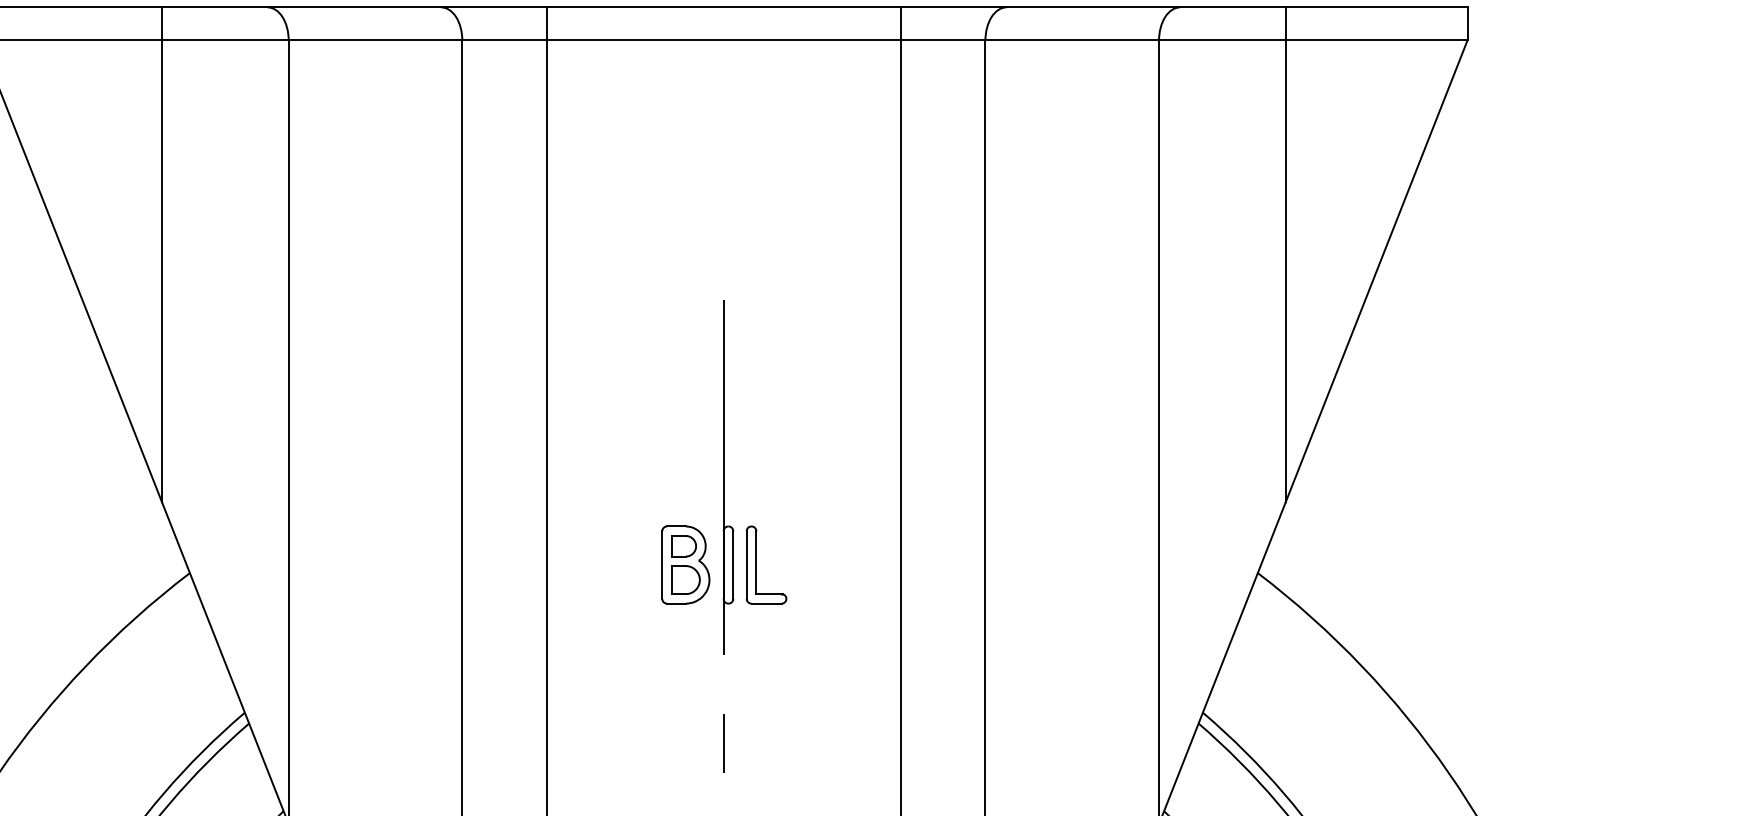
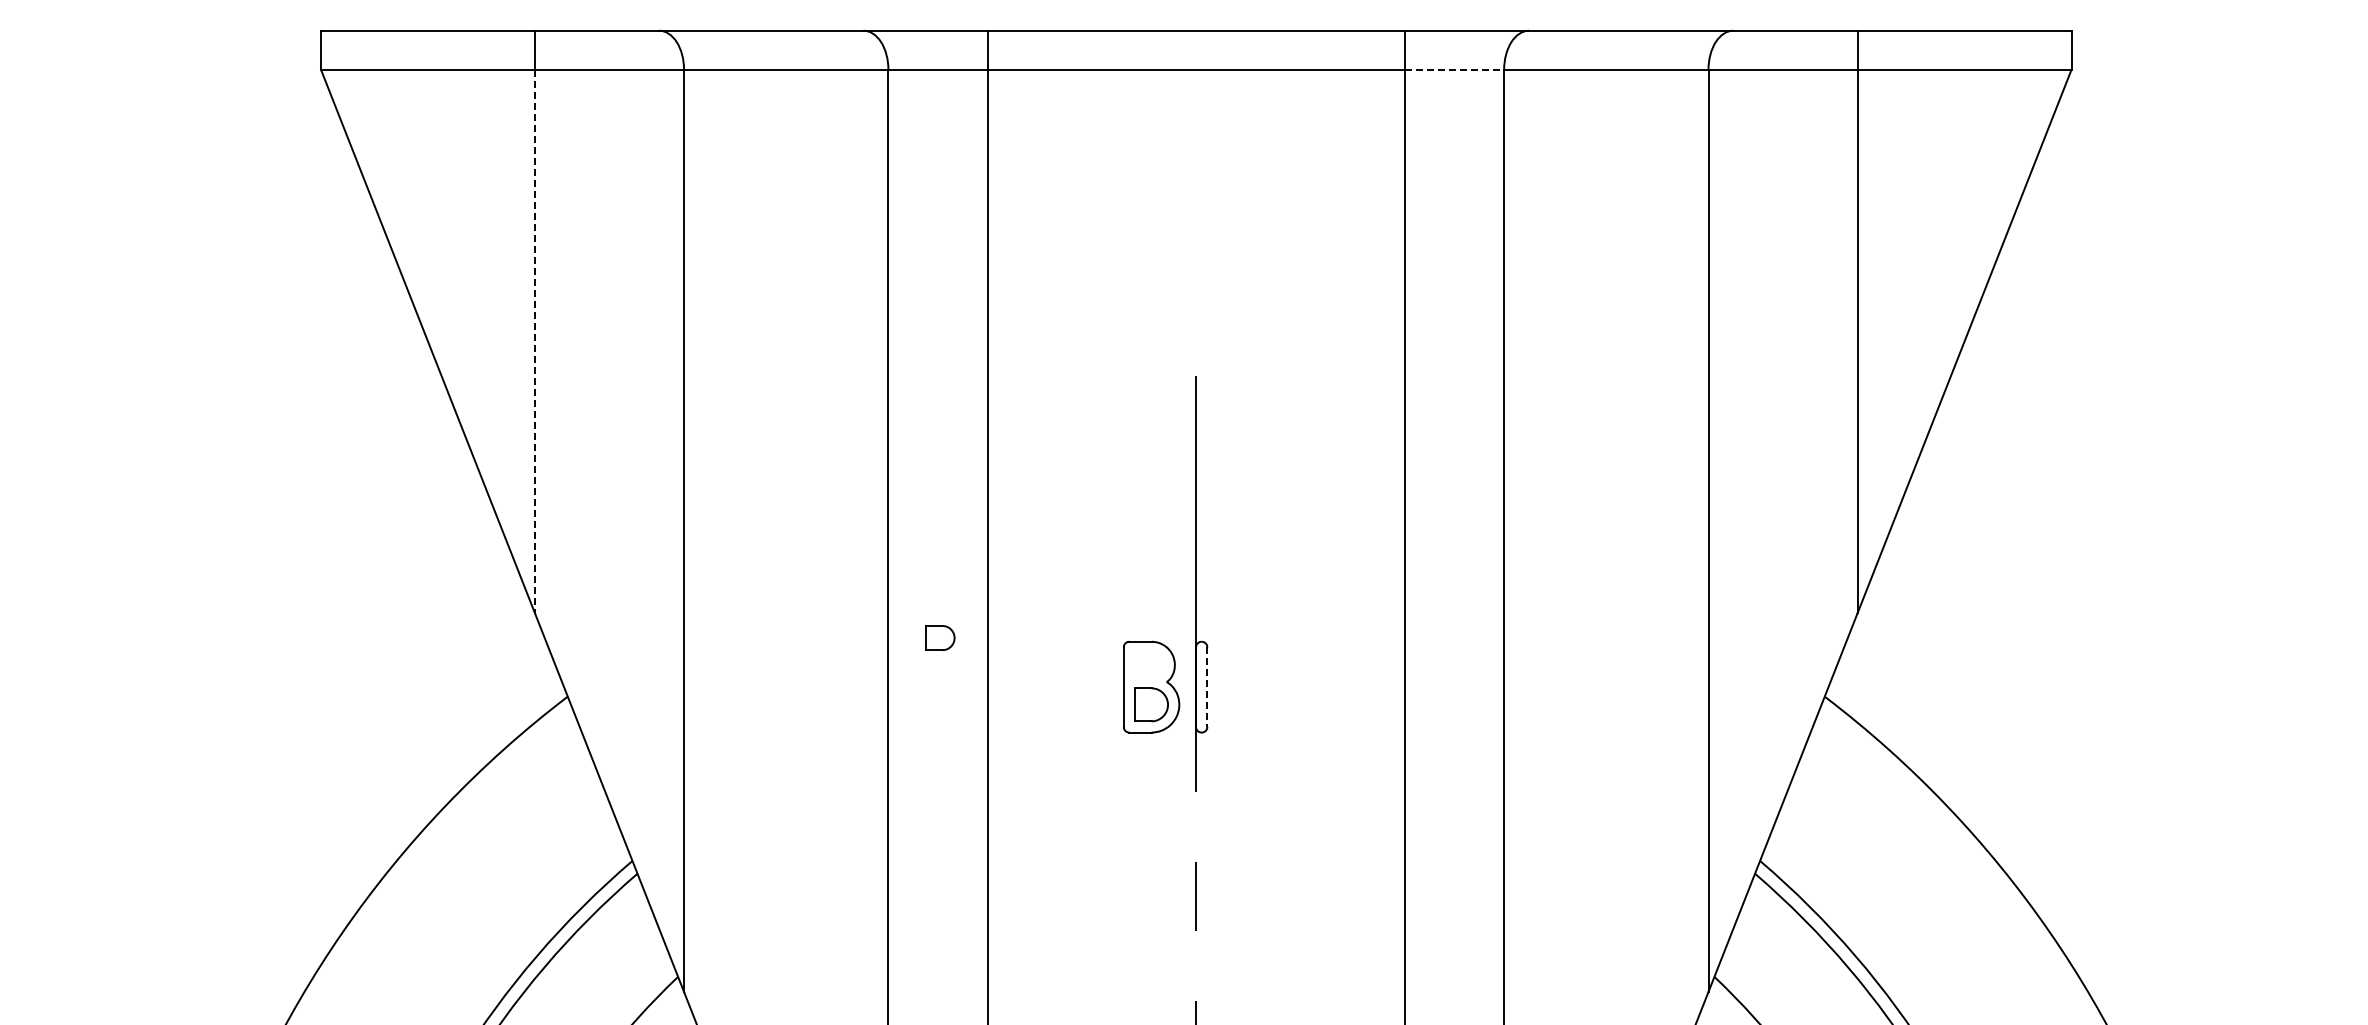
line: (943, 40) -> (1454, 69), solid -> dashed
line: (161, 271) -> (534, 341), solid -> dashed
part: (684, 545) -> (940, 637), moved
part: (756, 564) -> (1234, 686), removed
line: (733, 565) -> (1207, 687), solid -> dashed

